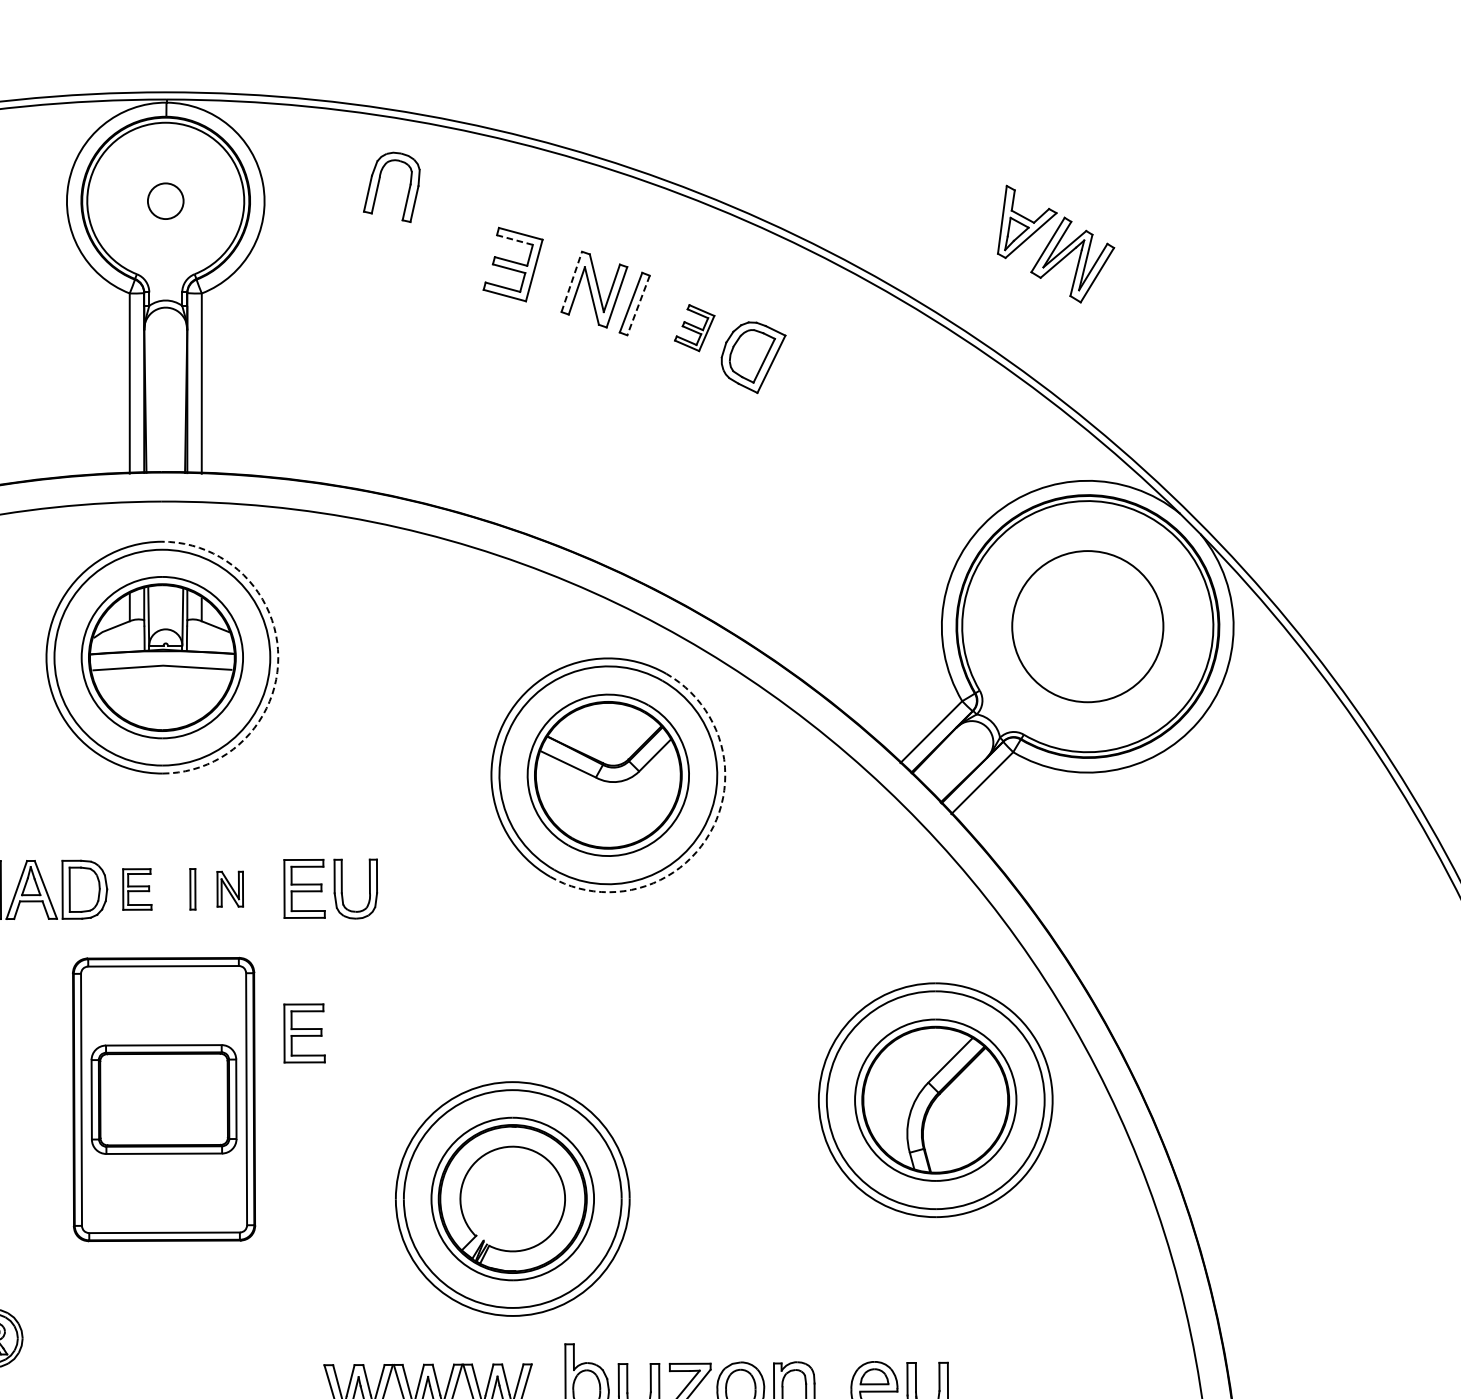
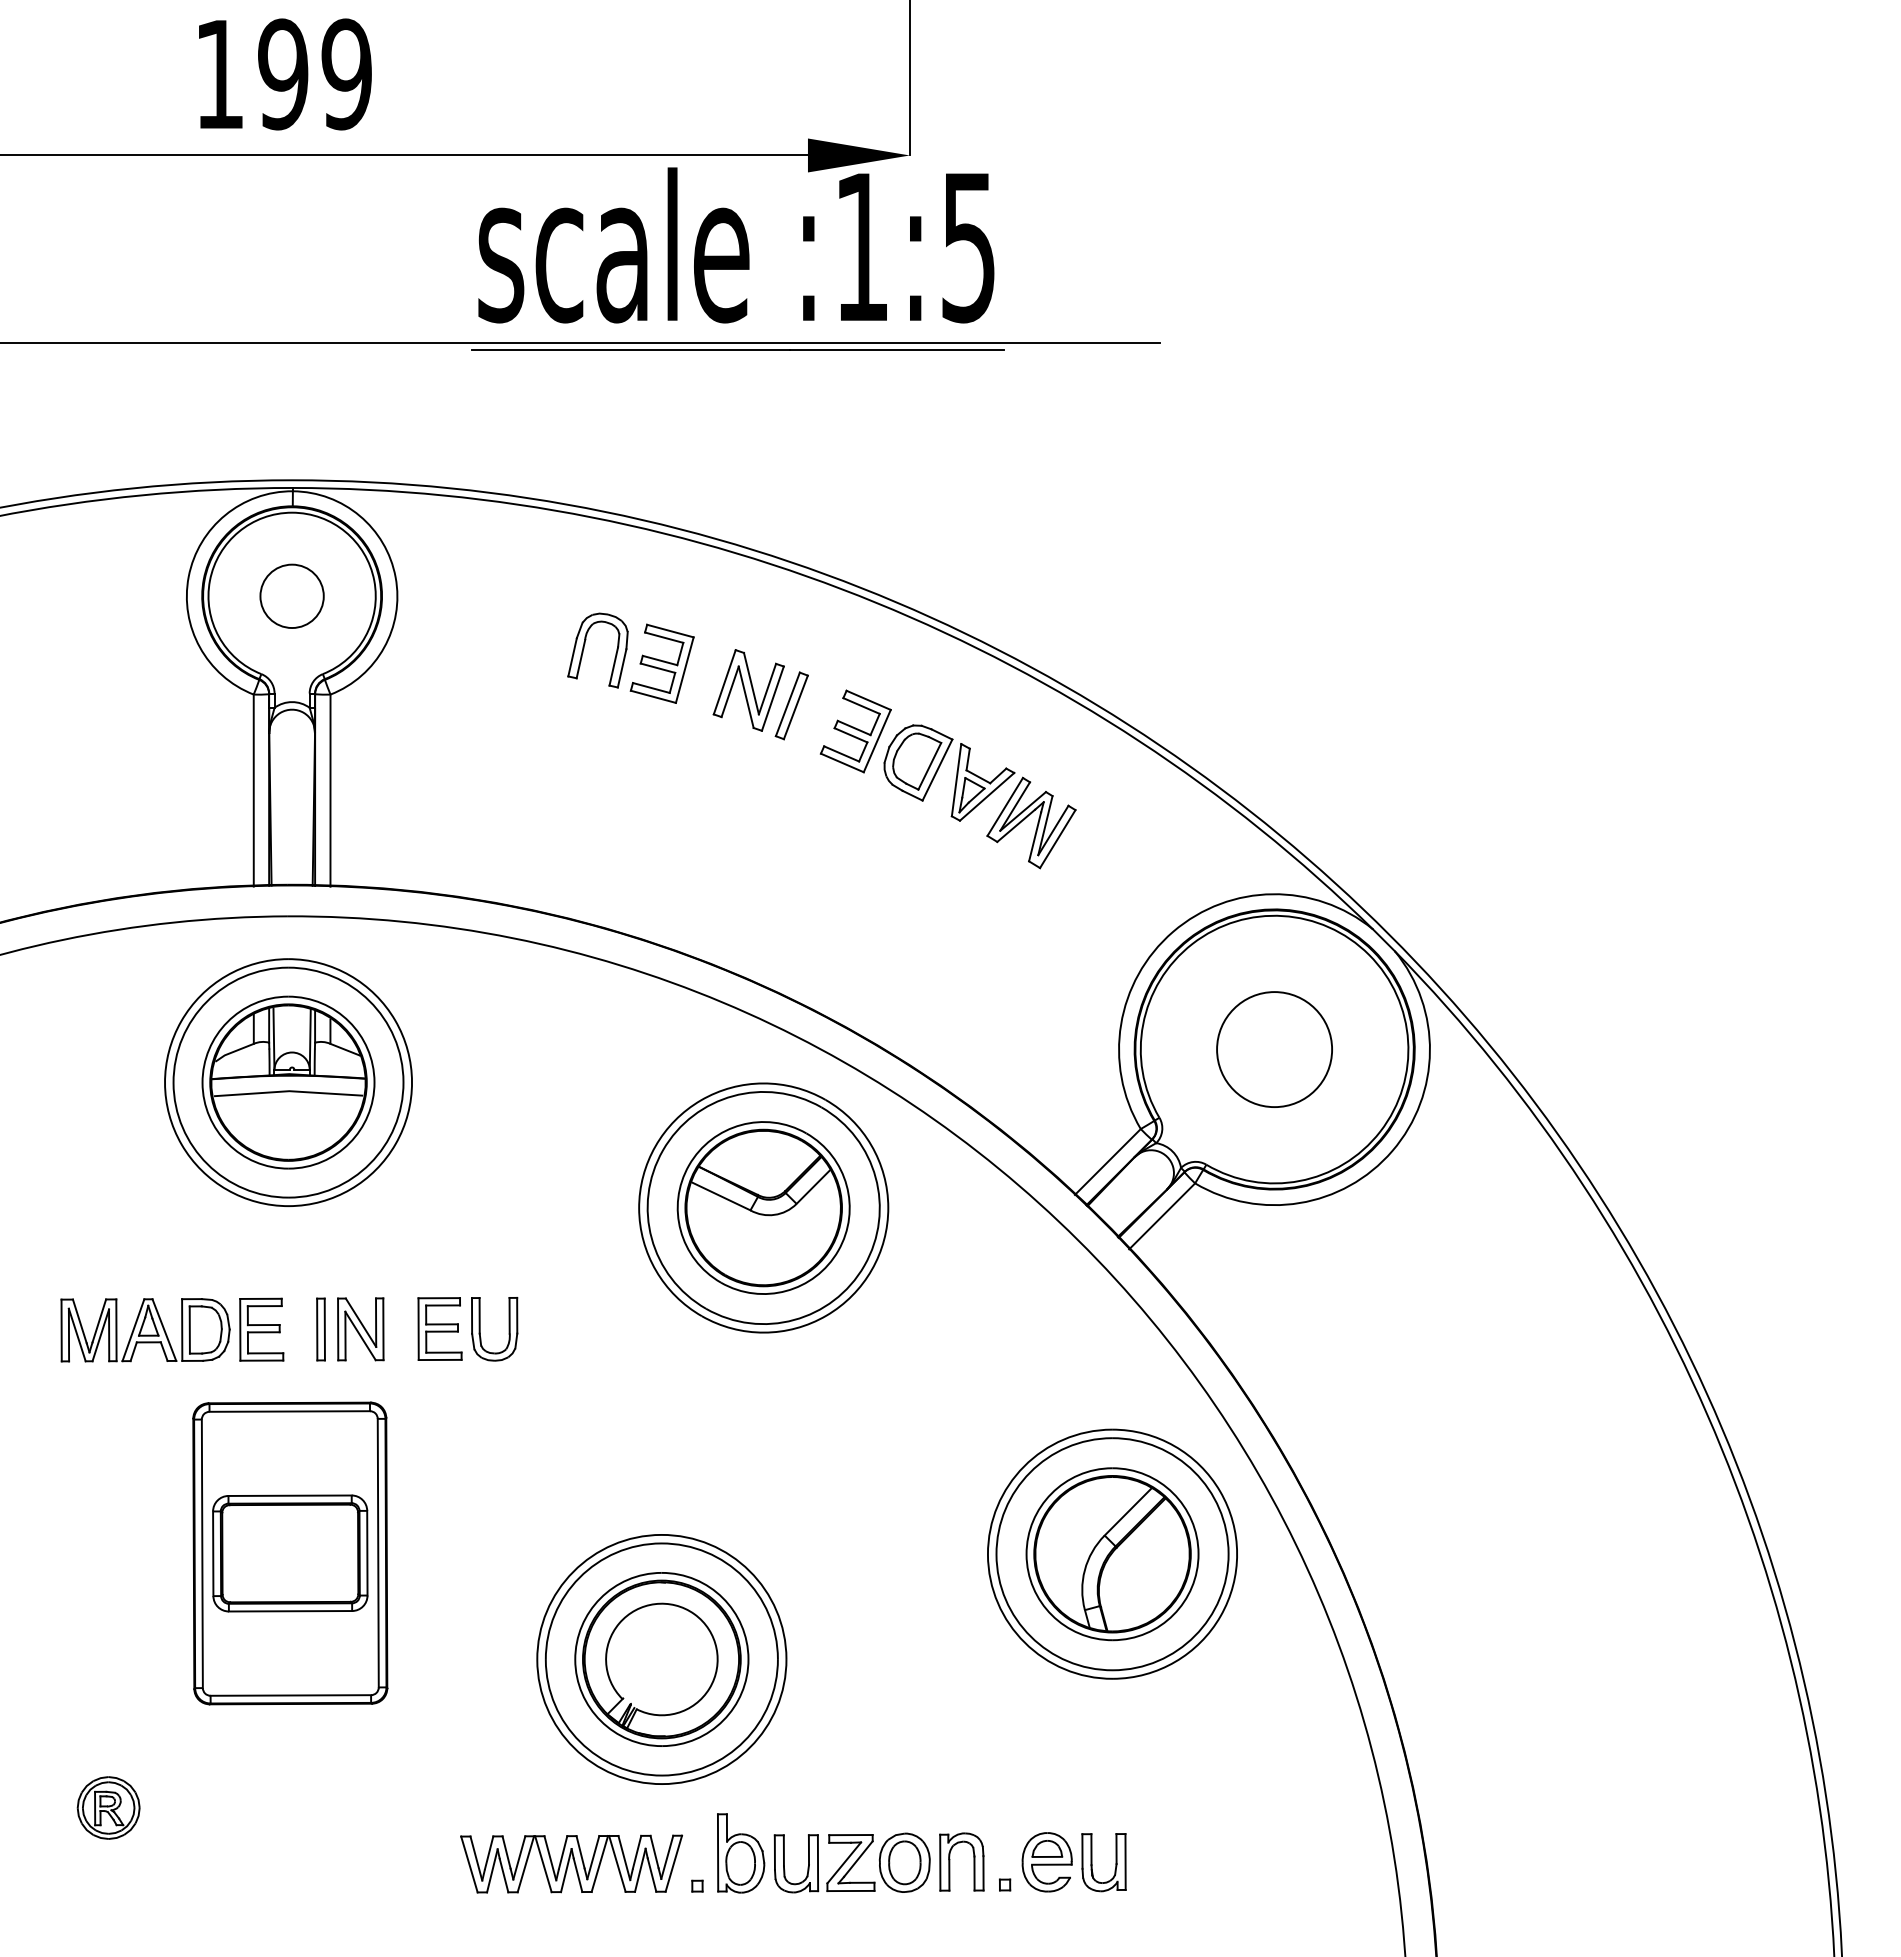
part: (379, 185) -> (584, 648), moved
circle: (165, 201) -> (291, 596), size x1.67
line: (515, 239) -> (664, 637), dashed -> solid
part: (1055, 244) -> (1013, 806), moved
line: (571, 282) -> (724, 682), dashed -> solid
line: (638, 305) -> (795, 707), dashed -> solid
part: (694, 328) -> (855, 731), size x1.67
circle: (1087, 626) -> (1274, 1049), size x0.71
arc: (278, 657) -> (412, 1082), dashed -> solid
arc: (709, 833) -> (871, 1269), dashed -> solid
part: (137, 889) -> (261, 1329), size x1.43
part: (192, 889) -> (320, 1329), size x1.43
part: (229, 889) -> (360, 1329), size x1.67
part: (304, 1032) -> (439, 1482), removed

